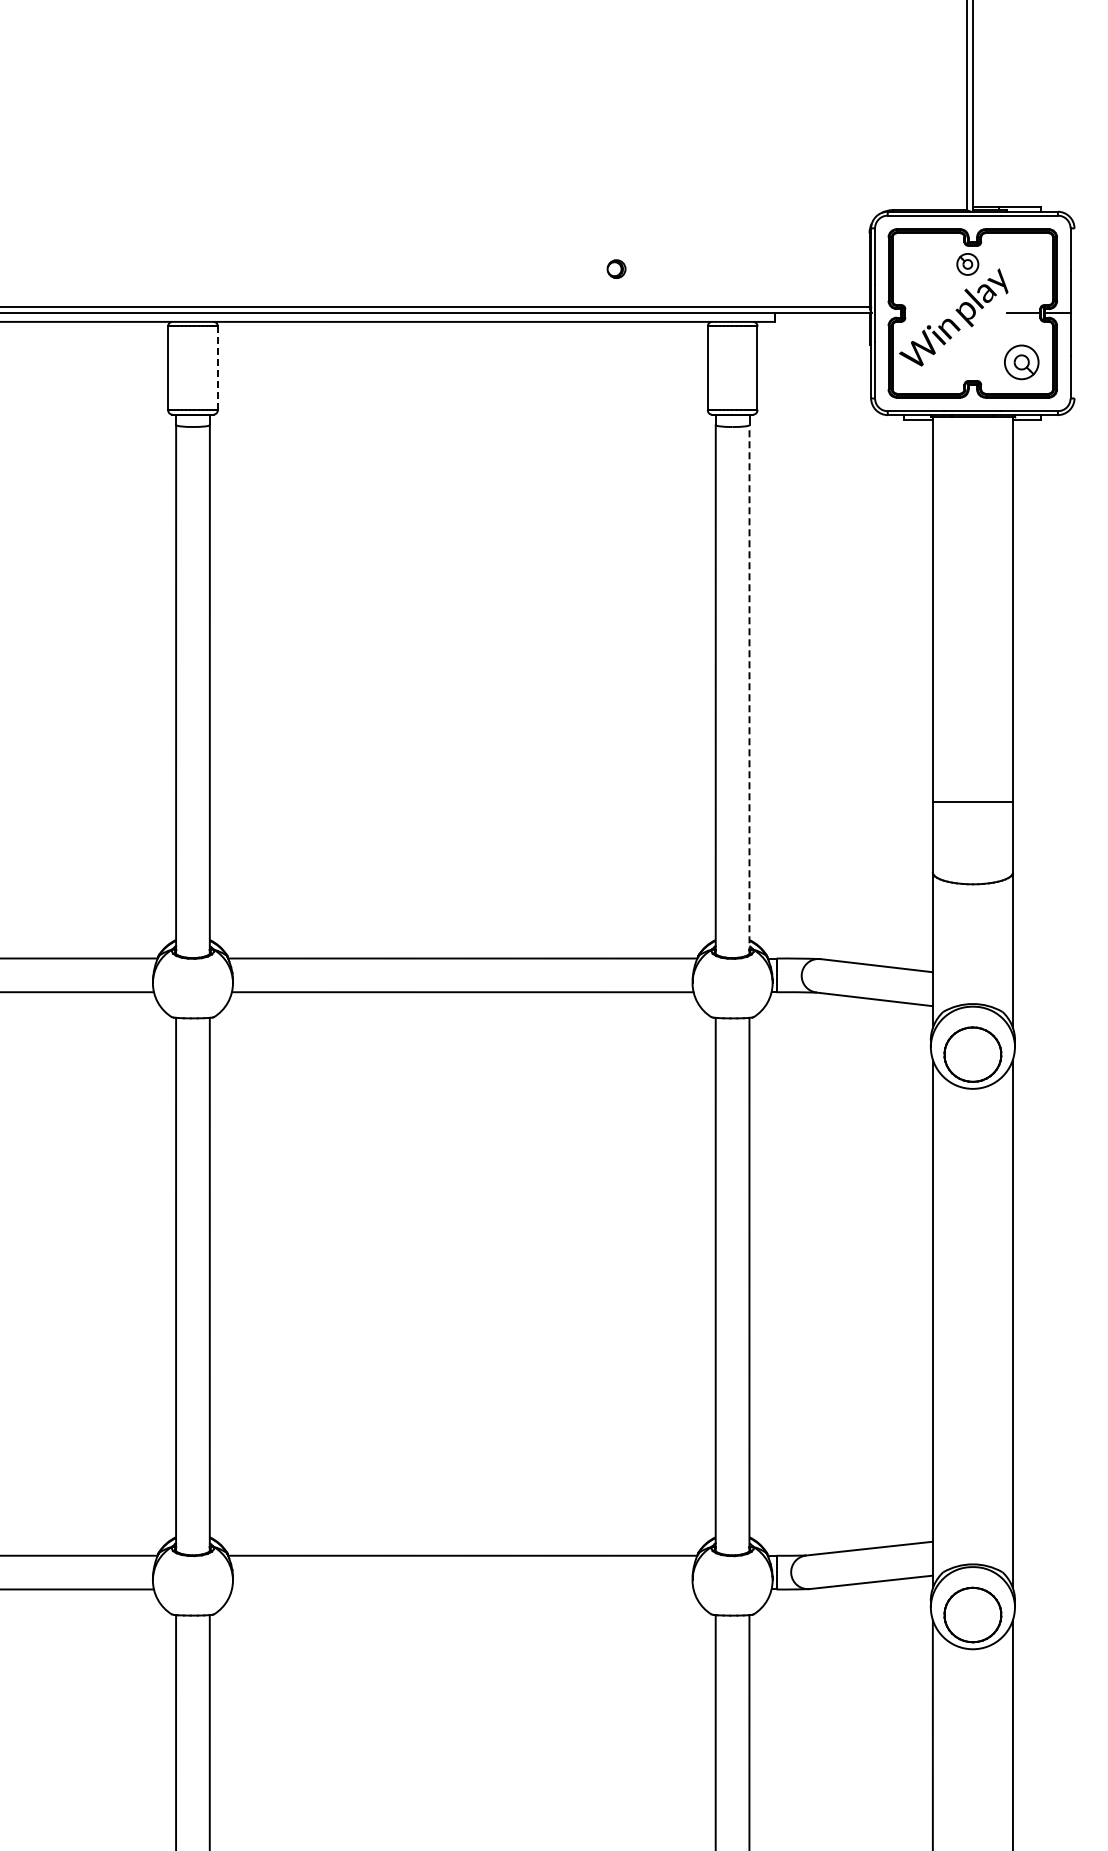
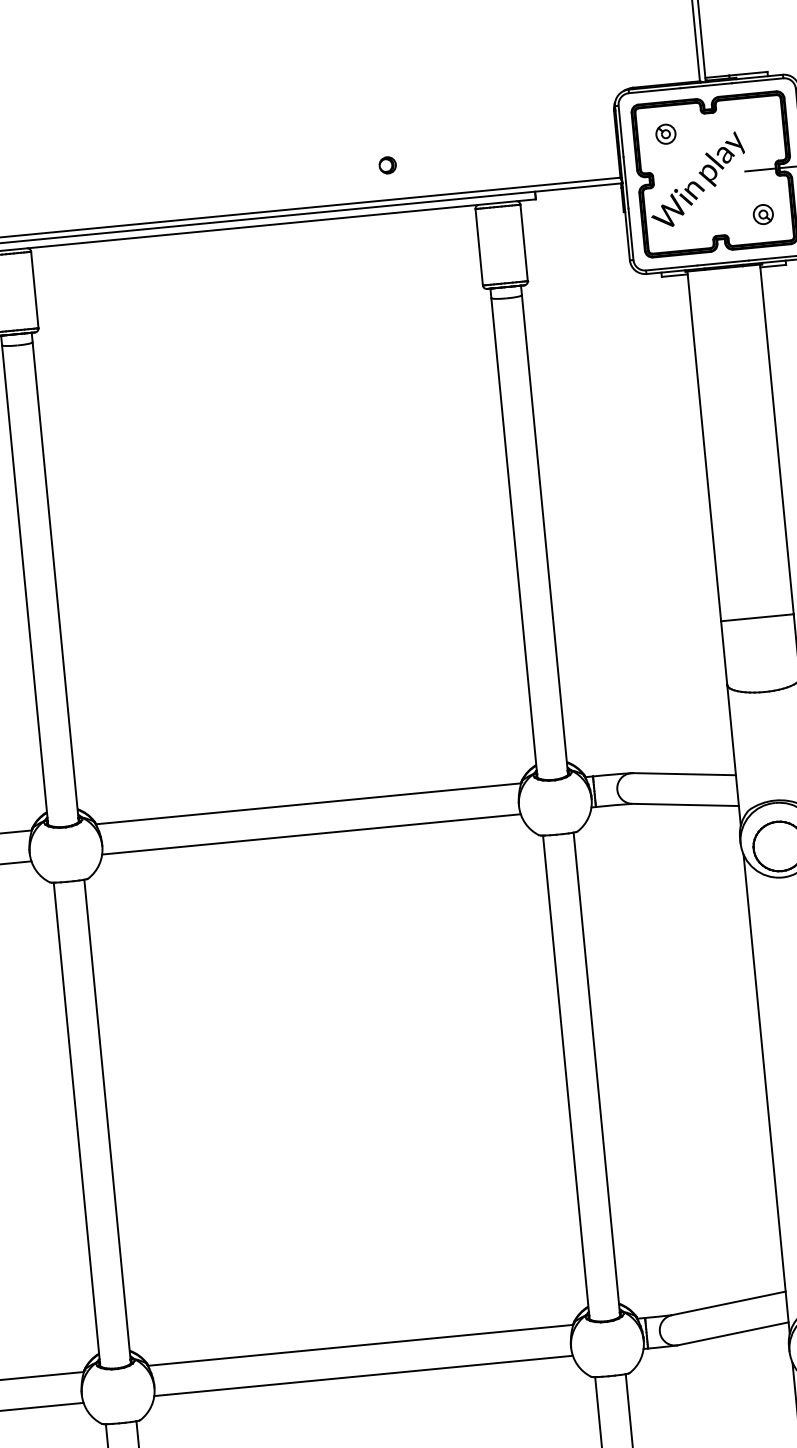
part: (967, 264) -> (665, 134), moved
part: (1021, 362) -> (763, 214), size x0.62
line: (217, 367) -> (34, 289), dashed -> solid
line: (749, 689) -> (545, 534), dashed -> solid
line: (462, 1589) -> (363, 1375), added

